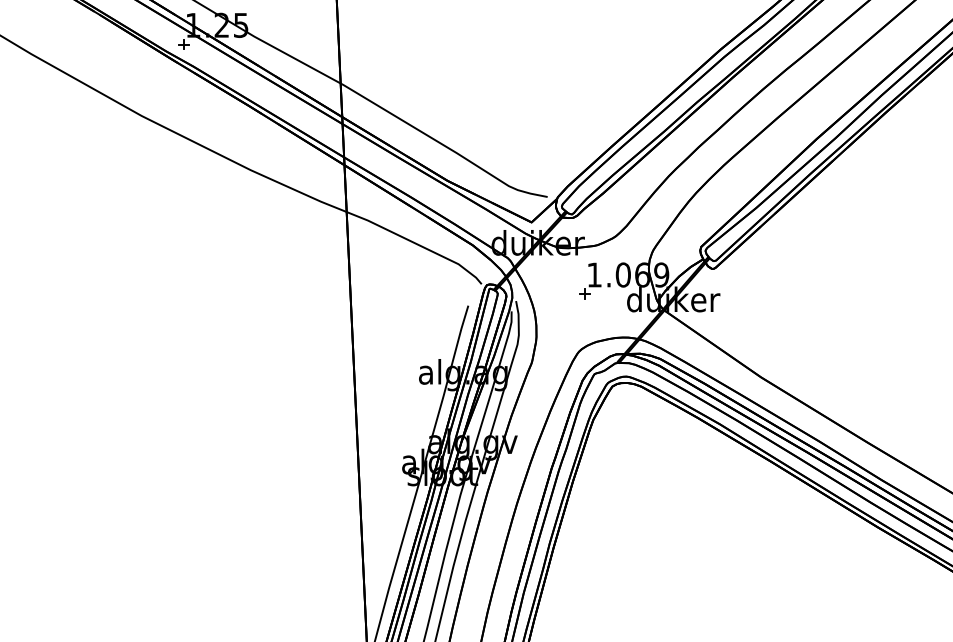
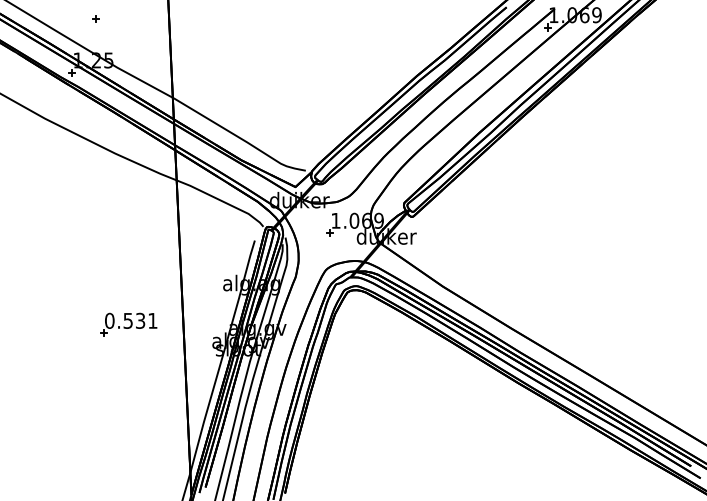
part: (271, 436) -> (128, 324), added

